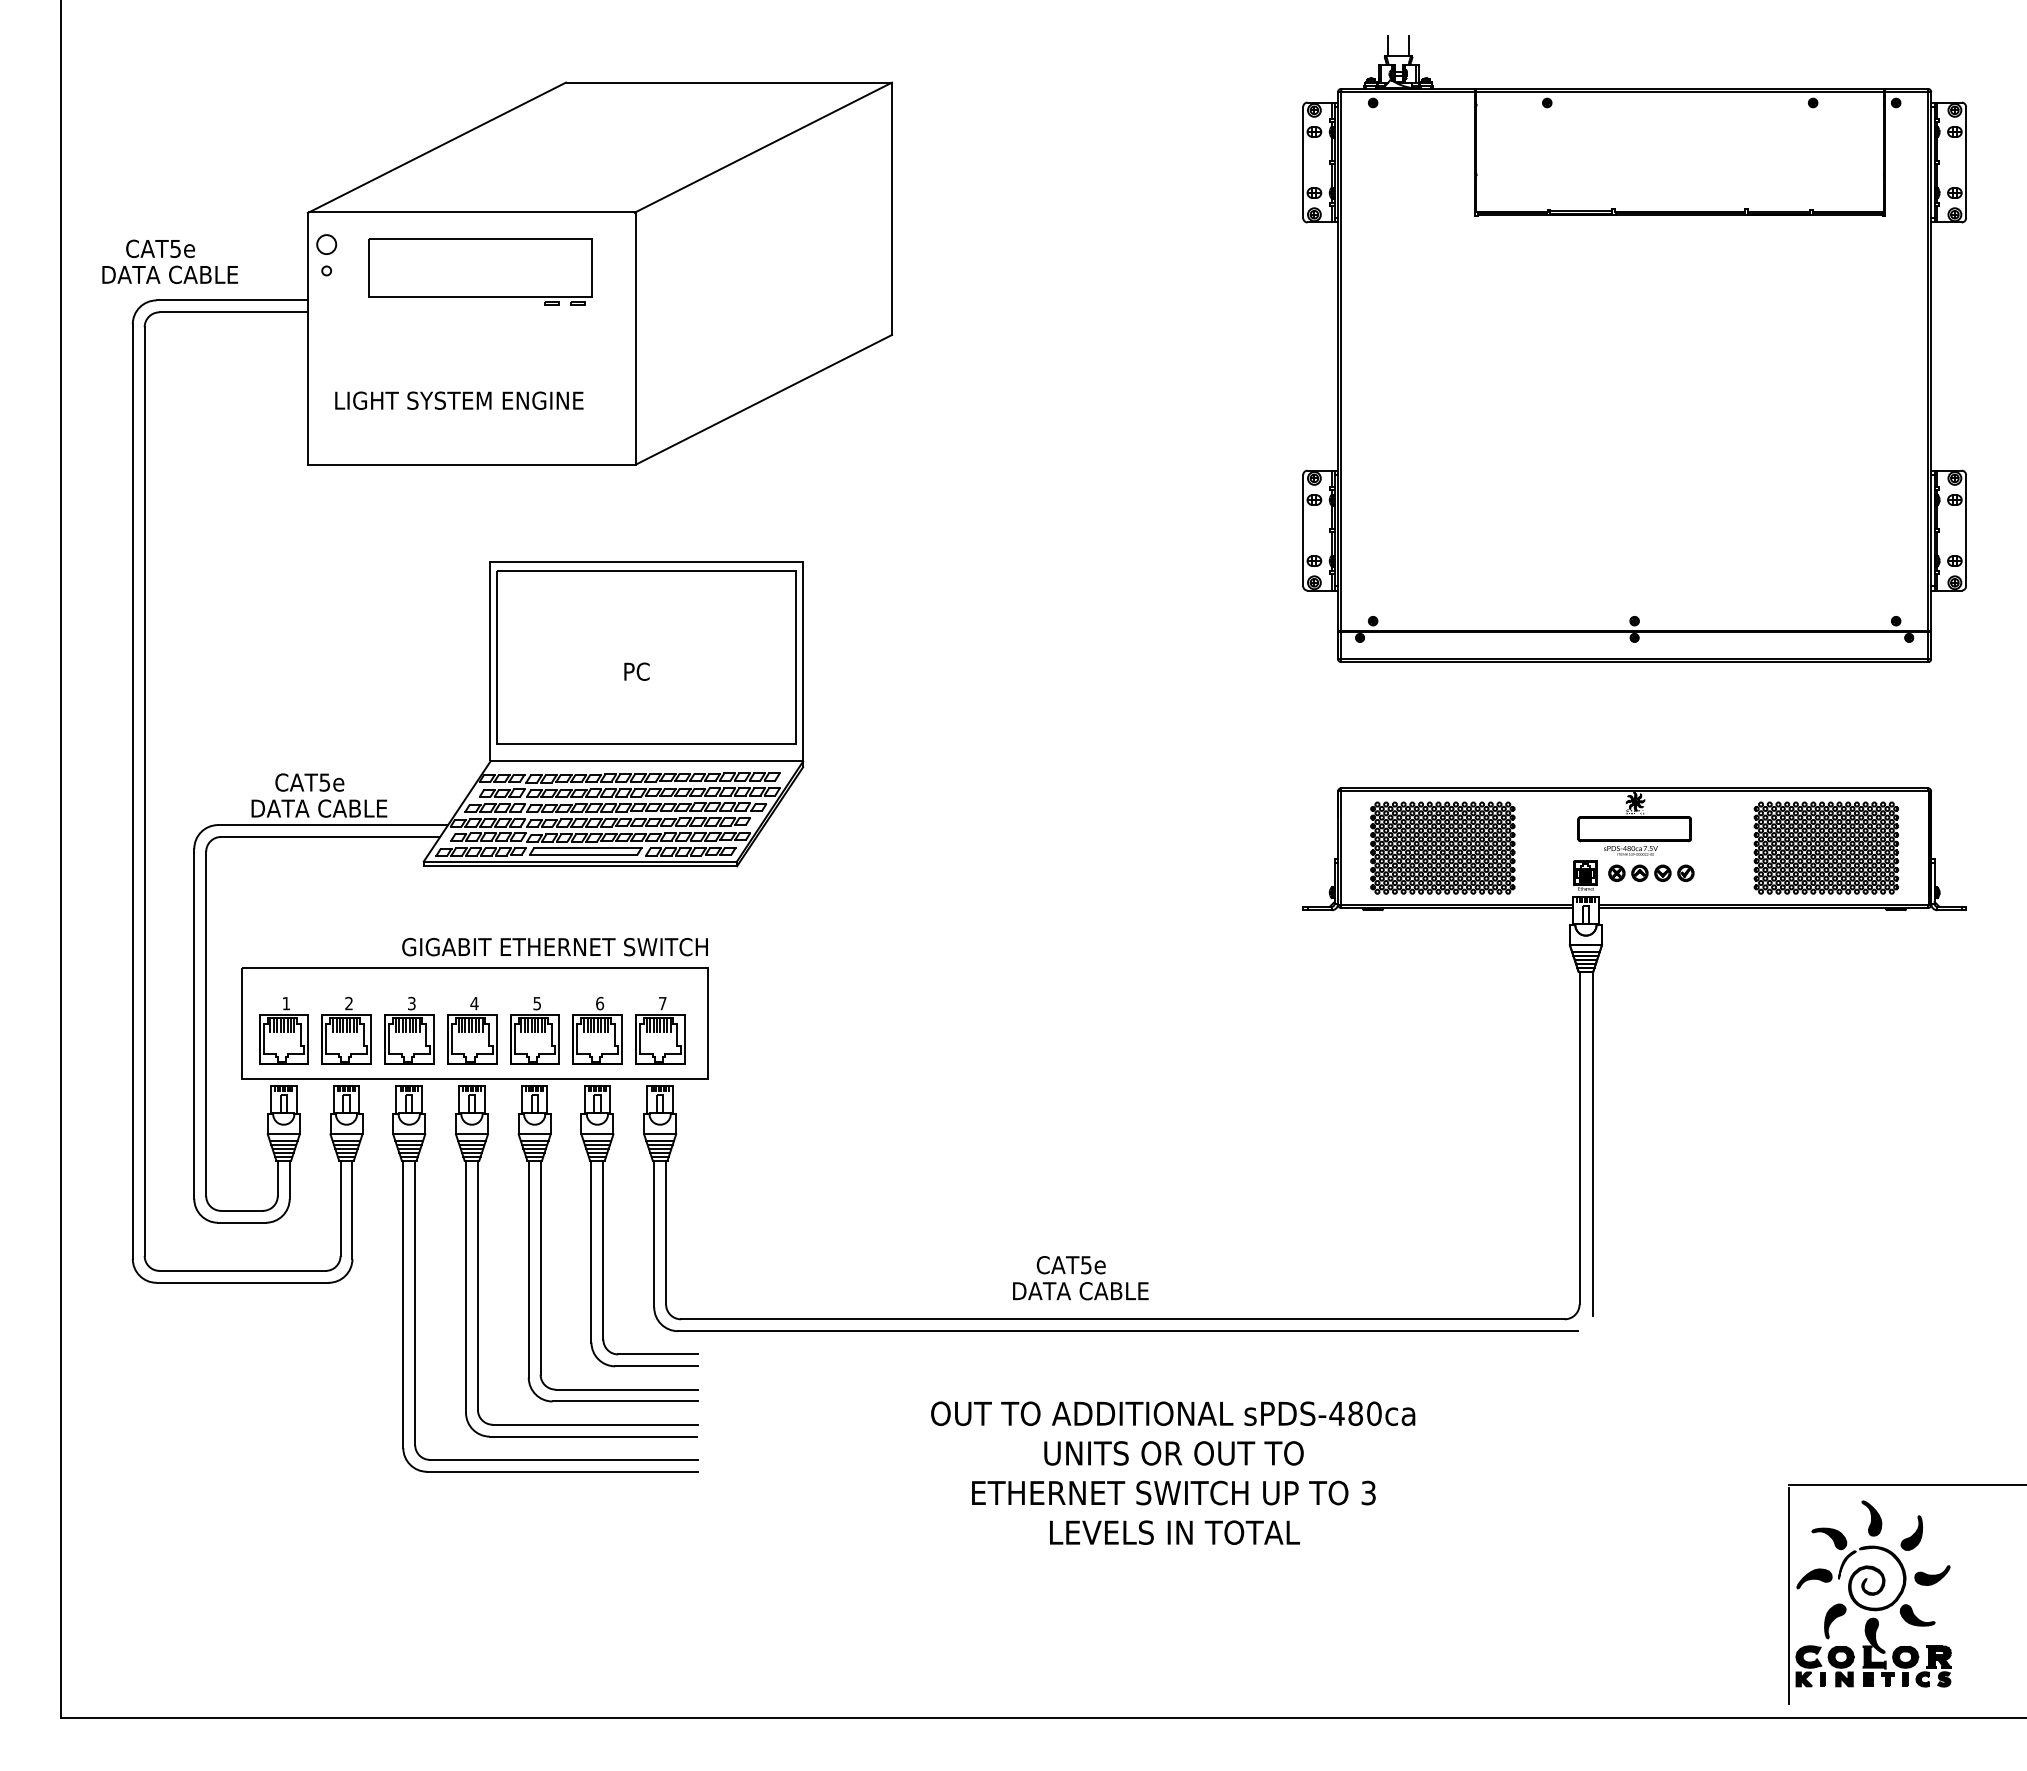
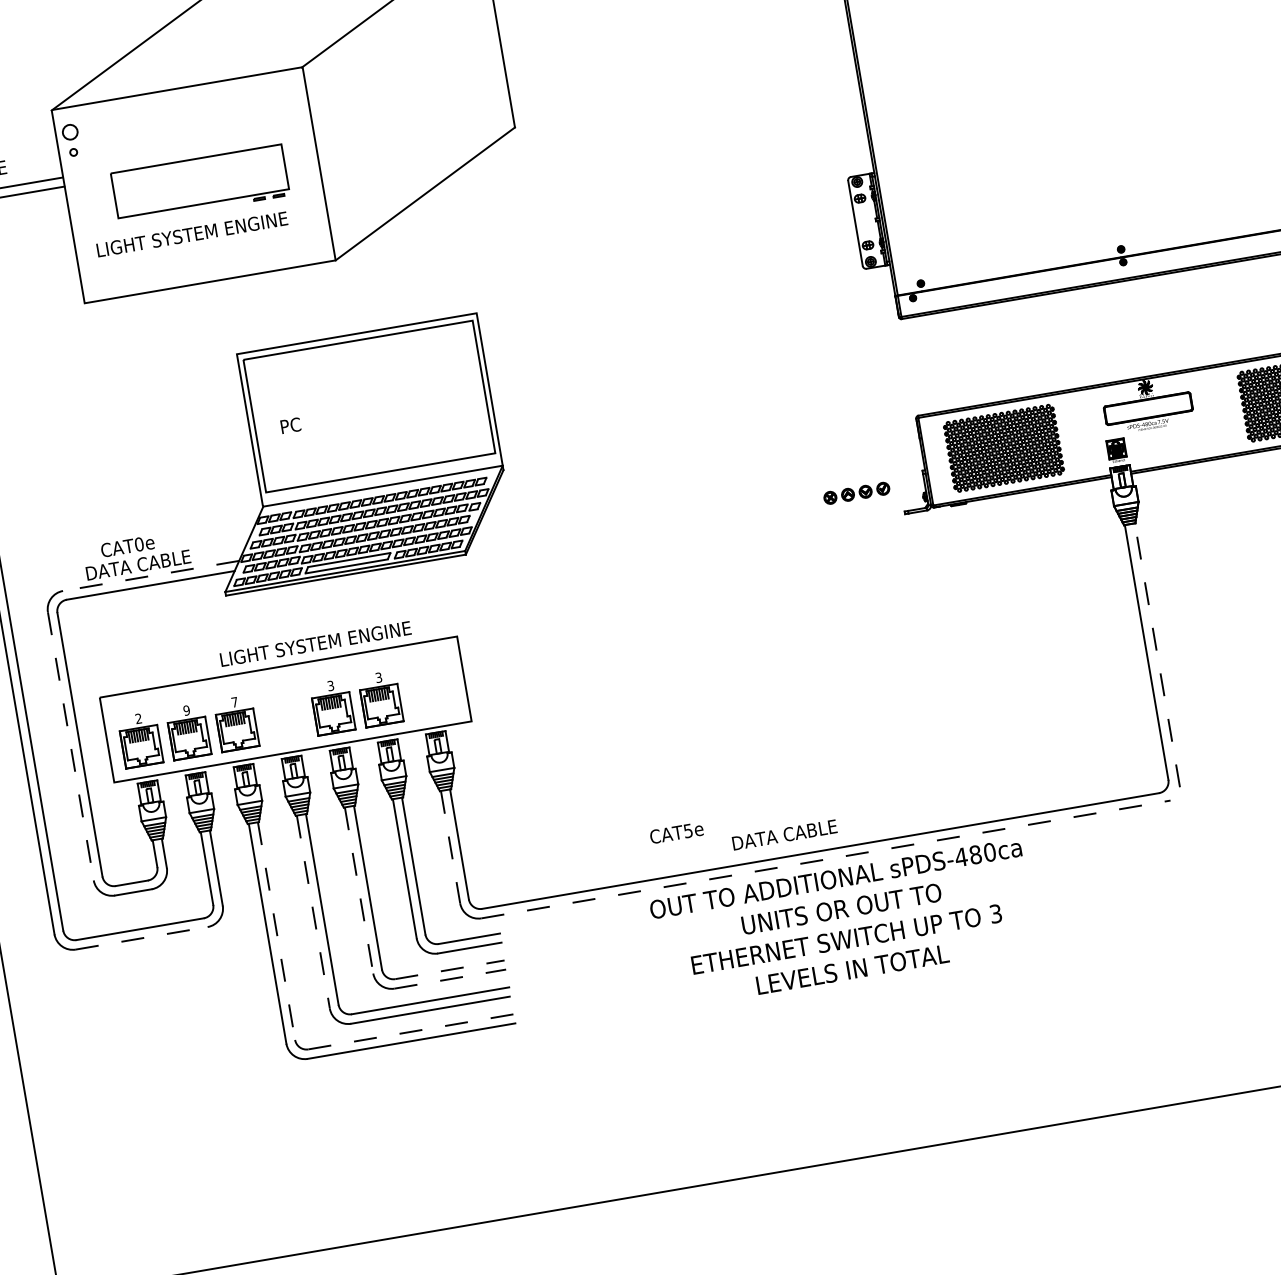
part: (480, 271) -> (200, 184), moved
text: (636, 671) -> (290, 425), moved
text: (324, 782) -> (138, 544), CAT5e -> CAT0e
line: (332, 825) -> (150, 576), solid -> dashed
part: (1651, 872) -> (856, 492), moved
text: (554, 947) -> (336, 640), GIGABIT ETHERNET SWITCH -> LIGHT SYSTEM ENGINE
text: (285, 1002) -> (137, 718), 1 -> 2
text: (537, 1002) -> (330, 685), 5 -> 3
text: (349, 1003) -> (187, 710), 2 -> 9
text: (411, 1003) -> (234, 702), 3 -> 7
text: (600, 1003) -> (379, 677), 6 -> 3
line: (194, 1024) -> (71, 746), solid -> dashed
part: (472, 1030) -> (284, 715), removed
part: (660, 1030) -> (428, 690), removed
line: (1592, 1143) -> (1157, 654), solid -> dashed
line: (654, 1234) -> (450, 847), solid -> dashed
text: (1070, 1265) -> (676, 833), moved
line: (528, 1269) -> (358, 890), solid -> dashed
line: (243, 1282) -> (142, 937), solid -> dashed
line: (466, 1287) -> (313, 912), solid -> dashed
line: (415, 1303) -> (276, 931), solid -> dashed
line: (1127, 1331) -> (825, 859), solid -> dashed
line: (627, 1389) -> (450, 969), solid -> dashed
line: (625, 1401) -> (450, 979), solid -> dashed
line: (564, 1459) -> (411, 1031), solid -> dashed
text: (1173, 1472) -> (843, 923), moved

